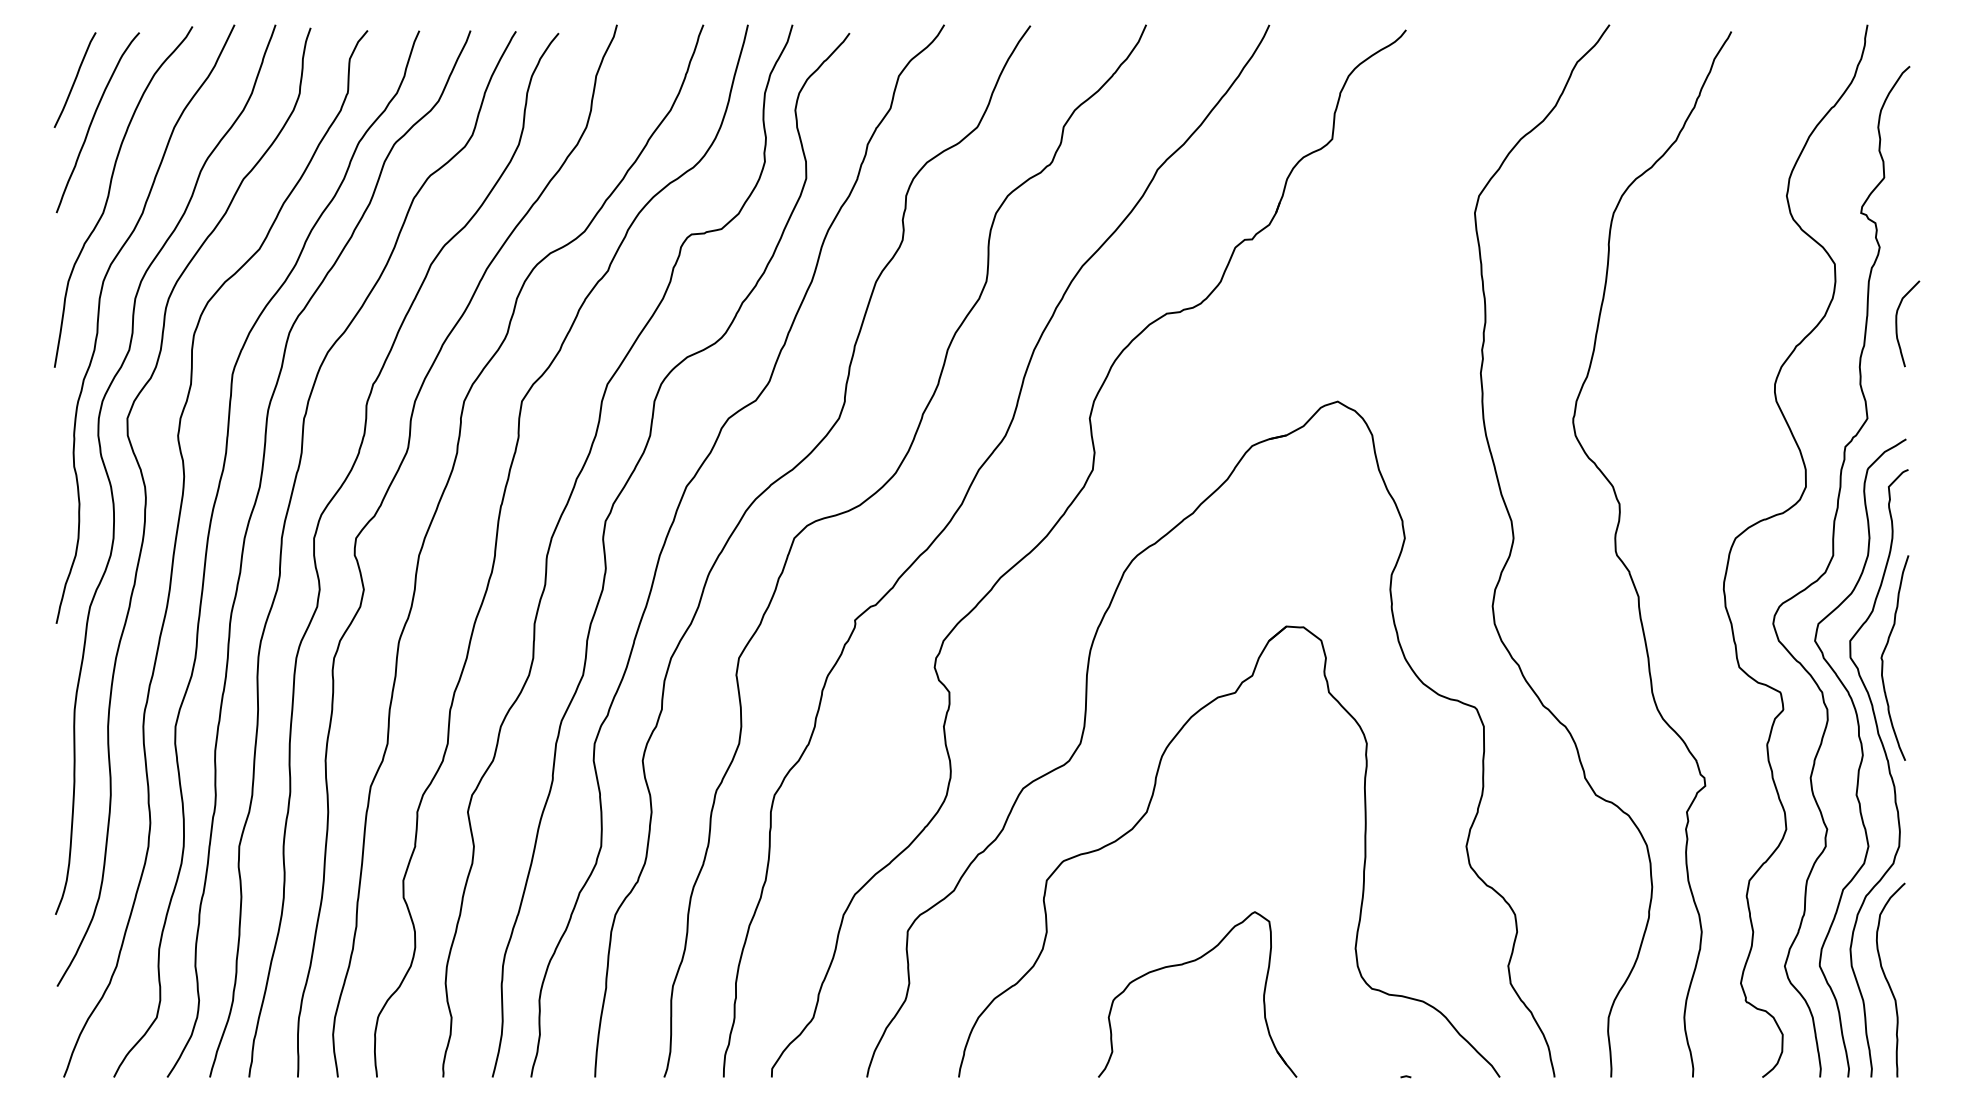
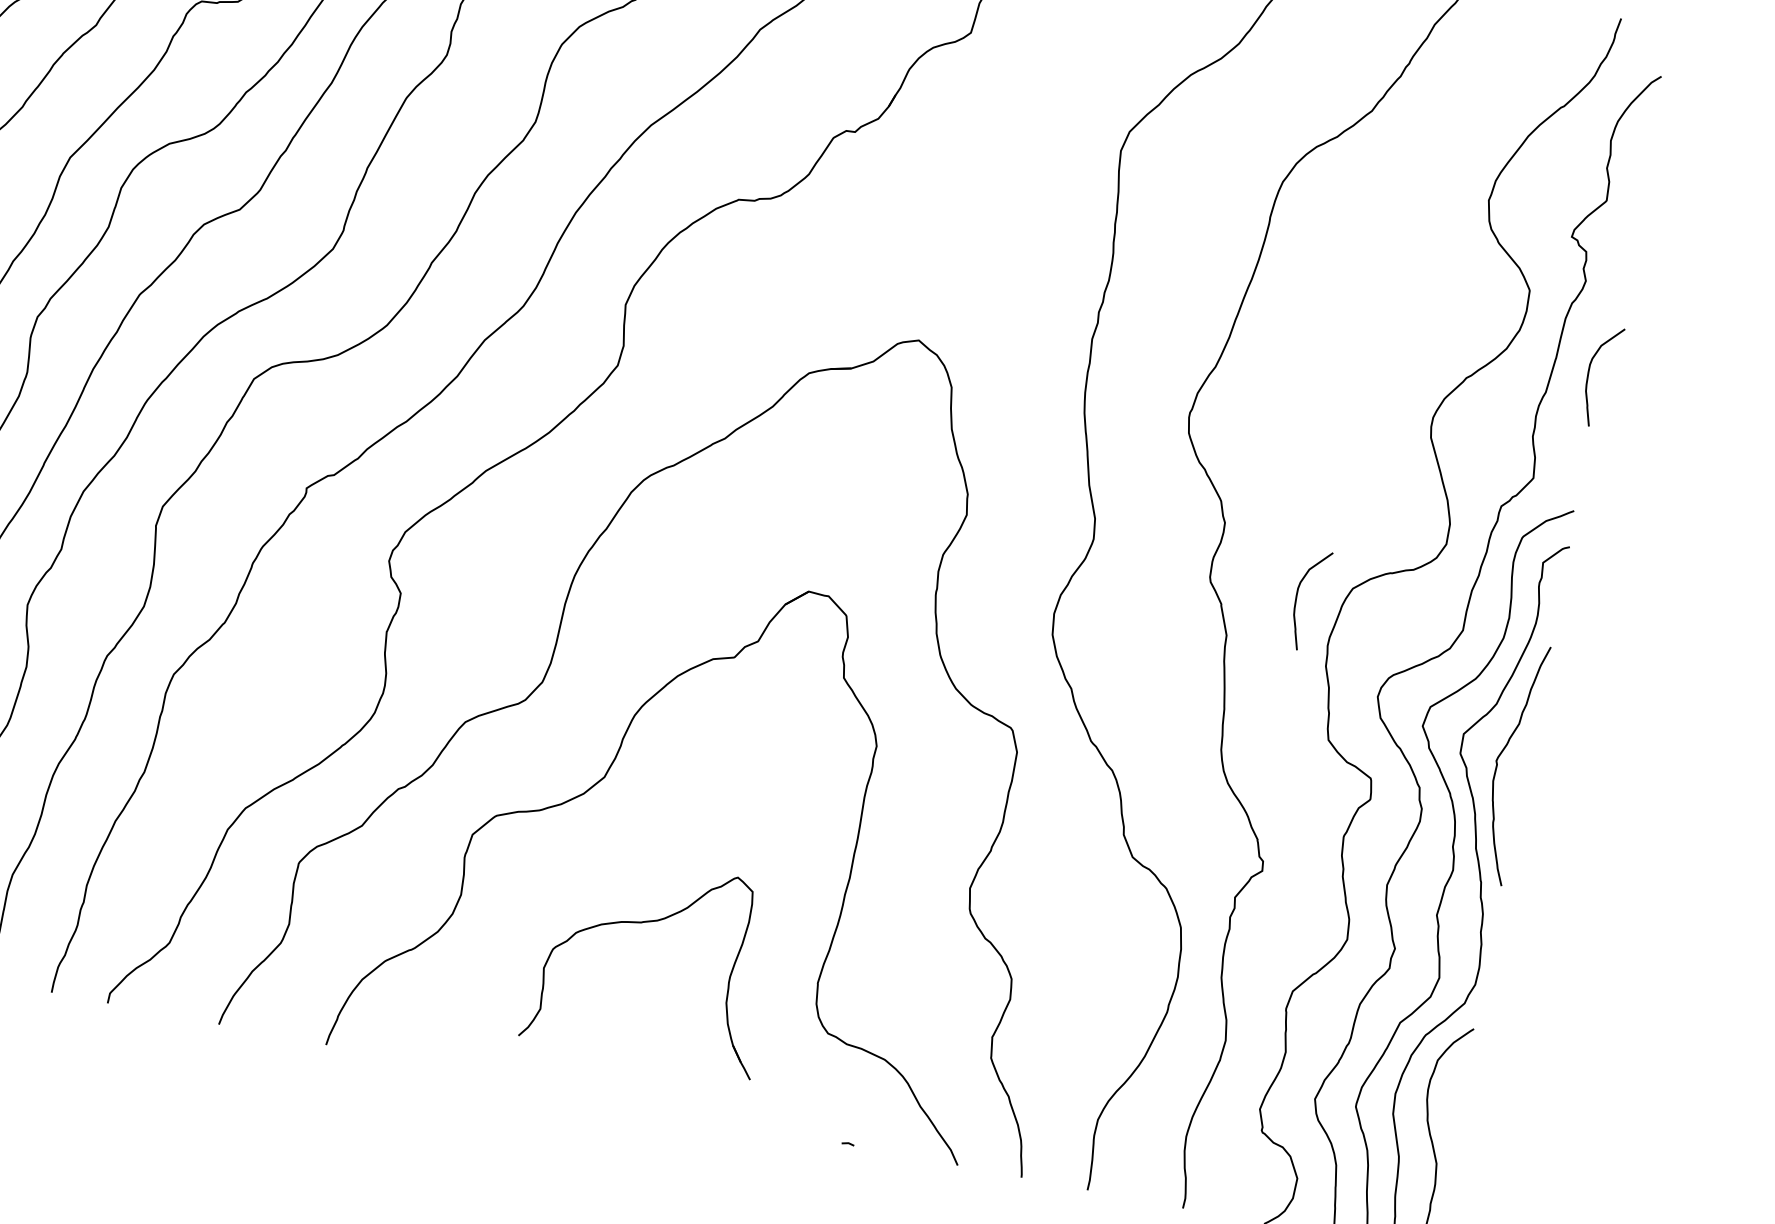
curve: (1691, 554) -> (1297, 597), added
part: (1188, 963) -> (648, 922), moved

